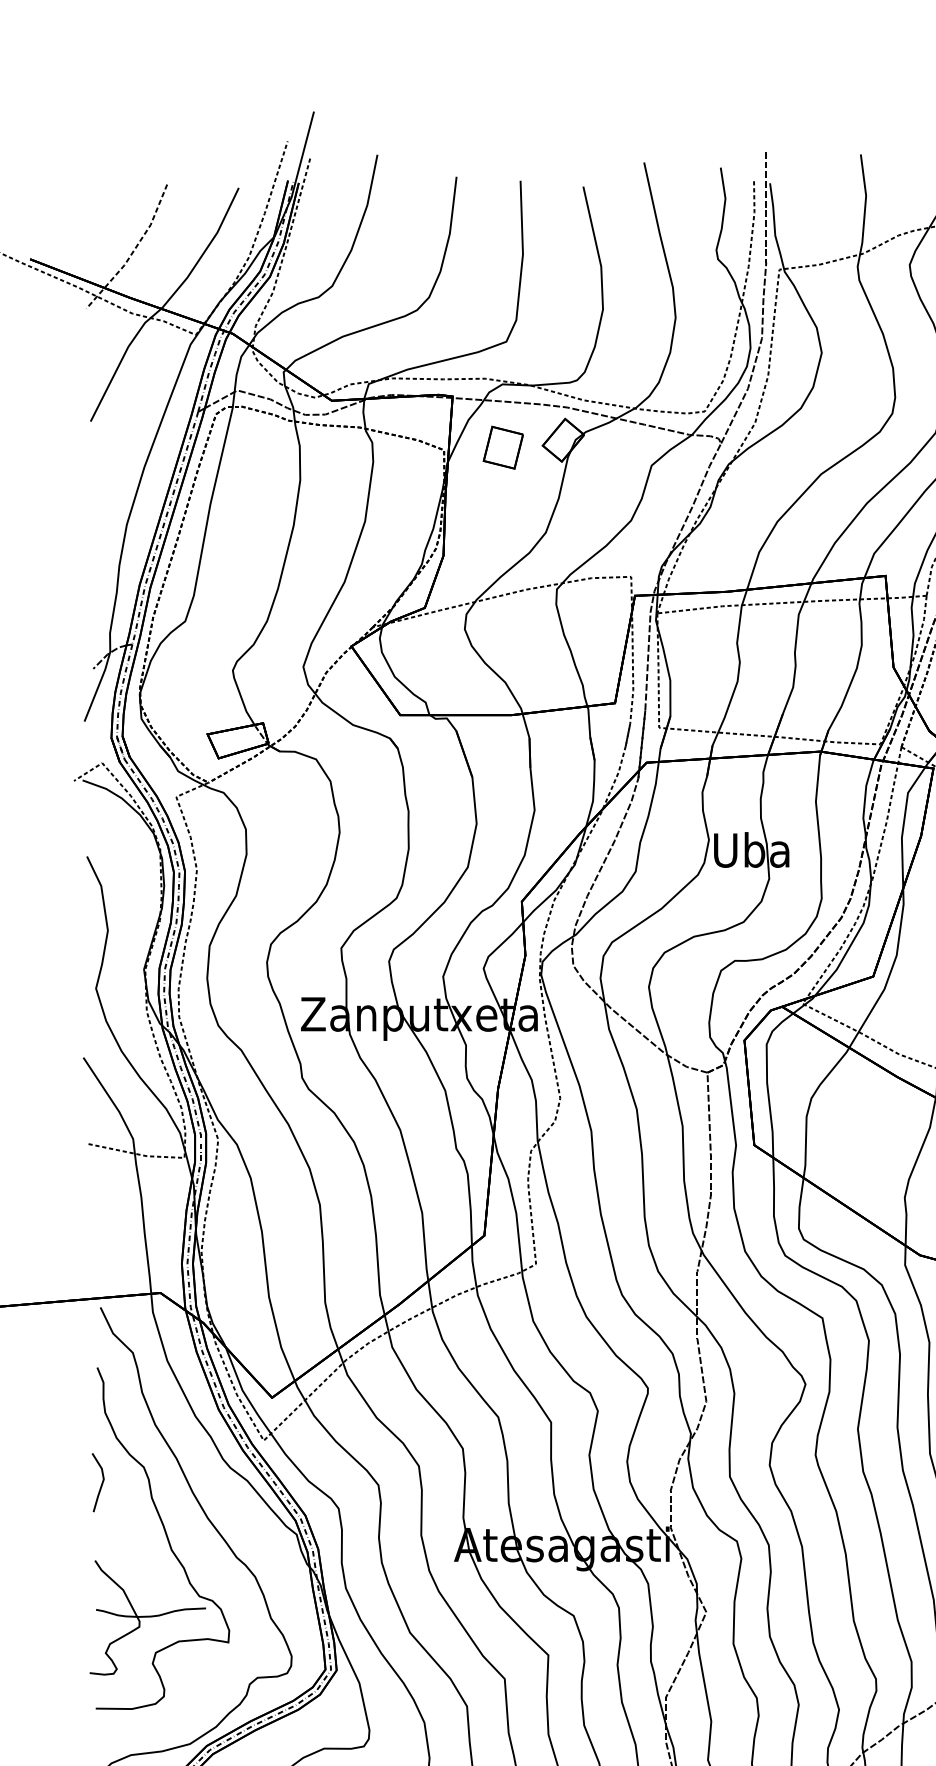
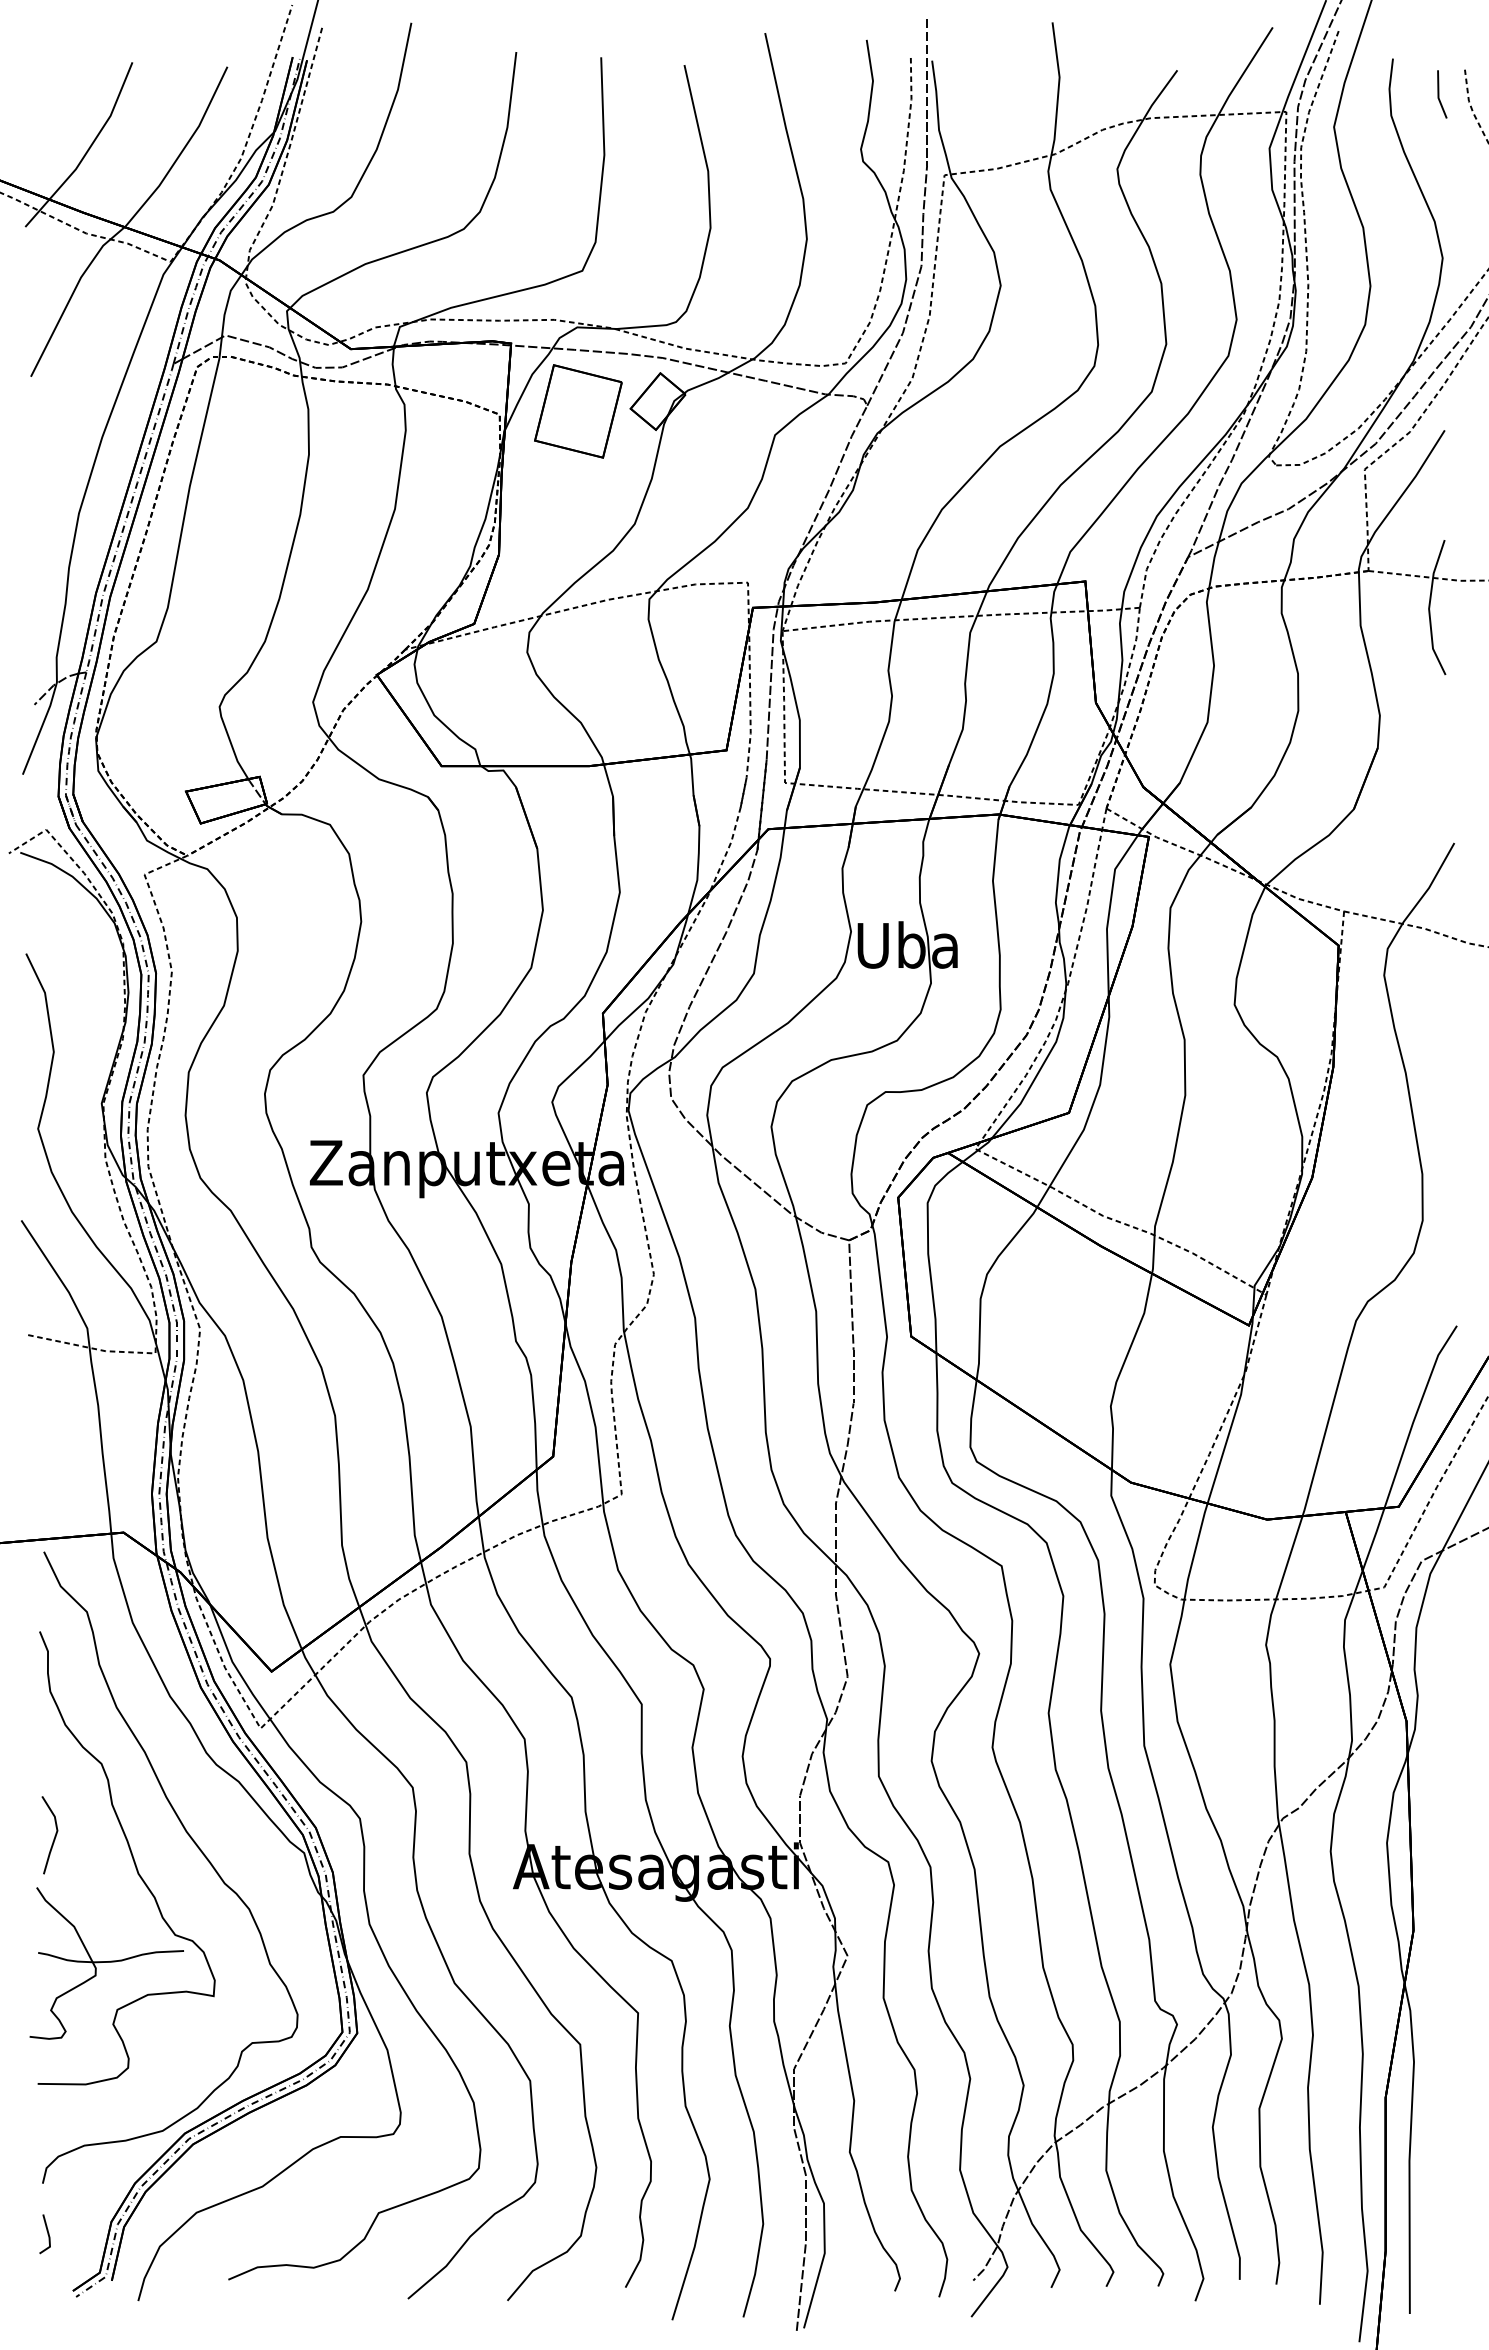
line: (133, 251) -> (87, 150), dashed -> solid
part: (503, 447) -> (578, 411), size x1.67
line: (101, 1482) -> (54, 1835), moved

